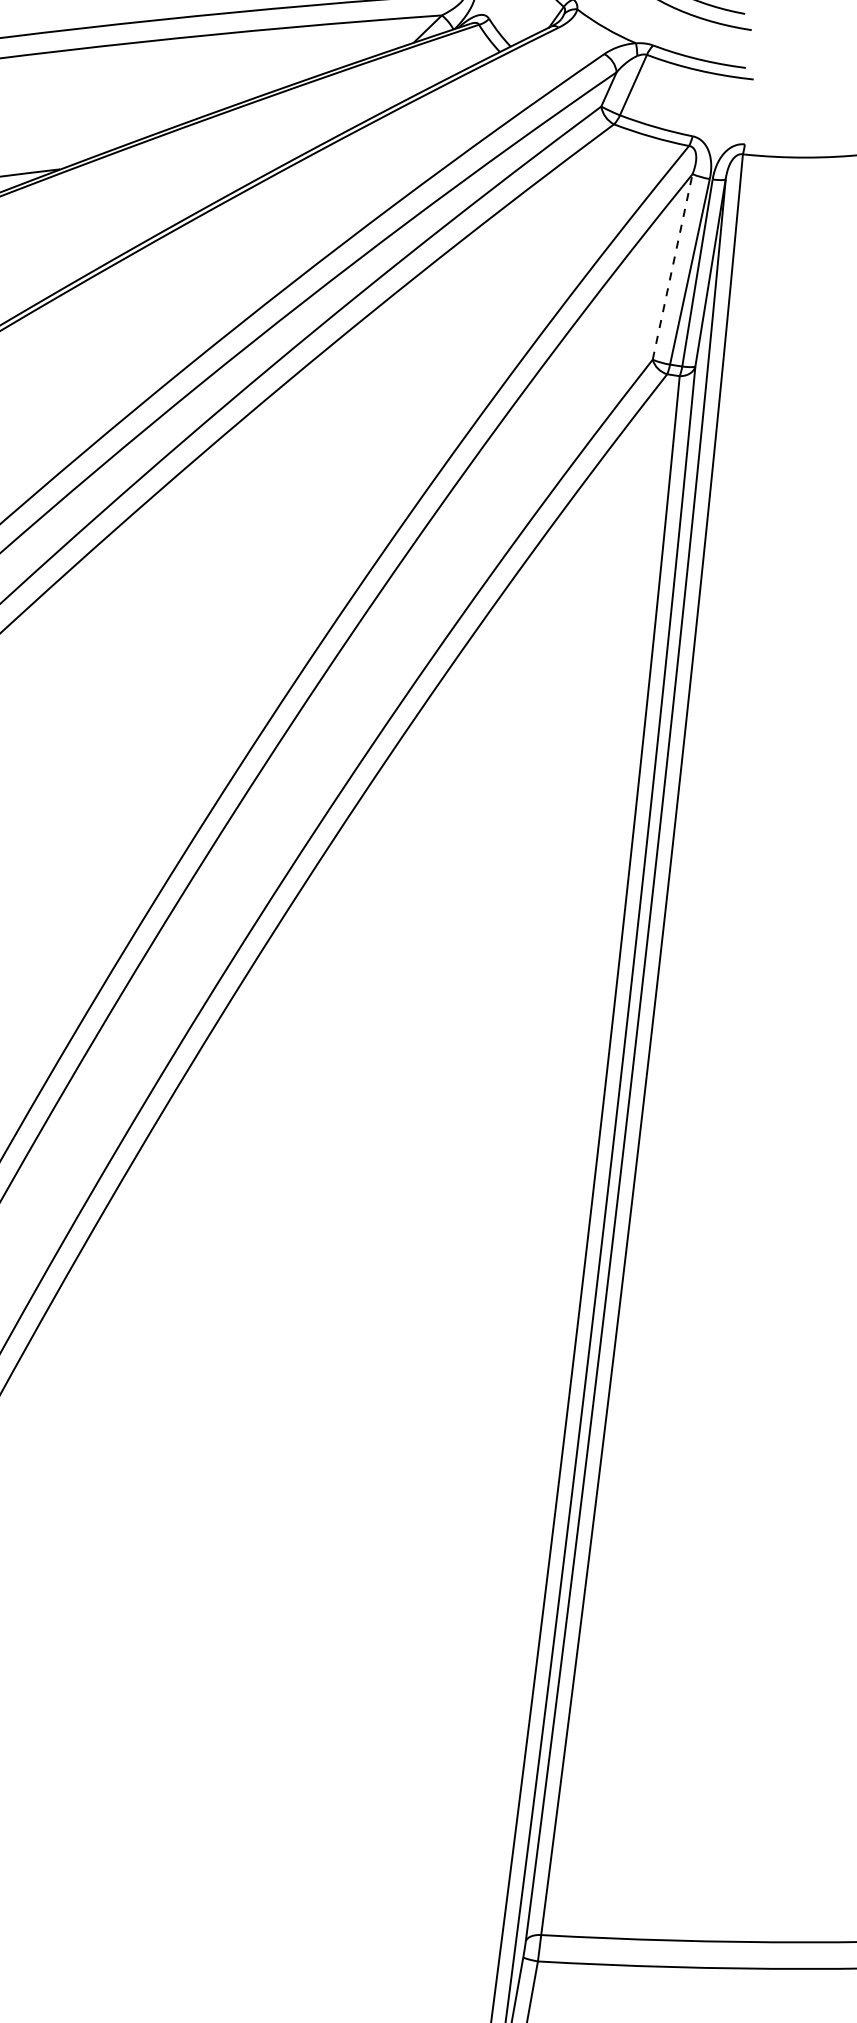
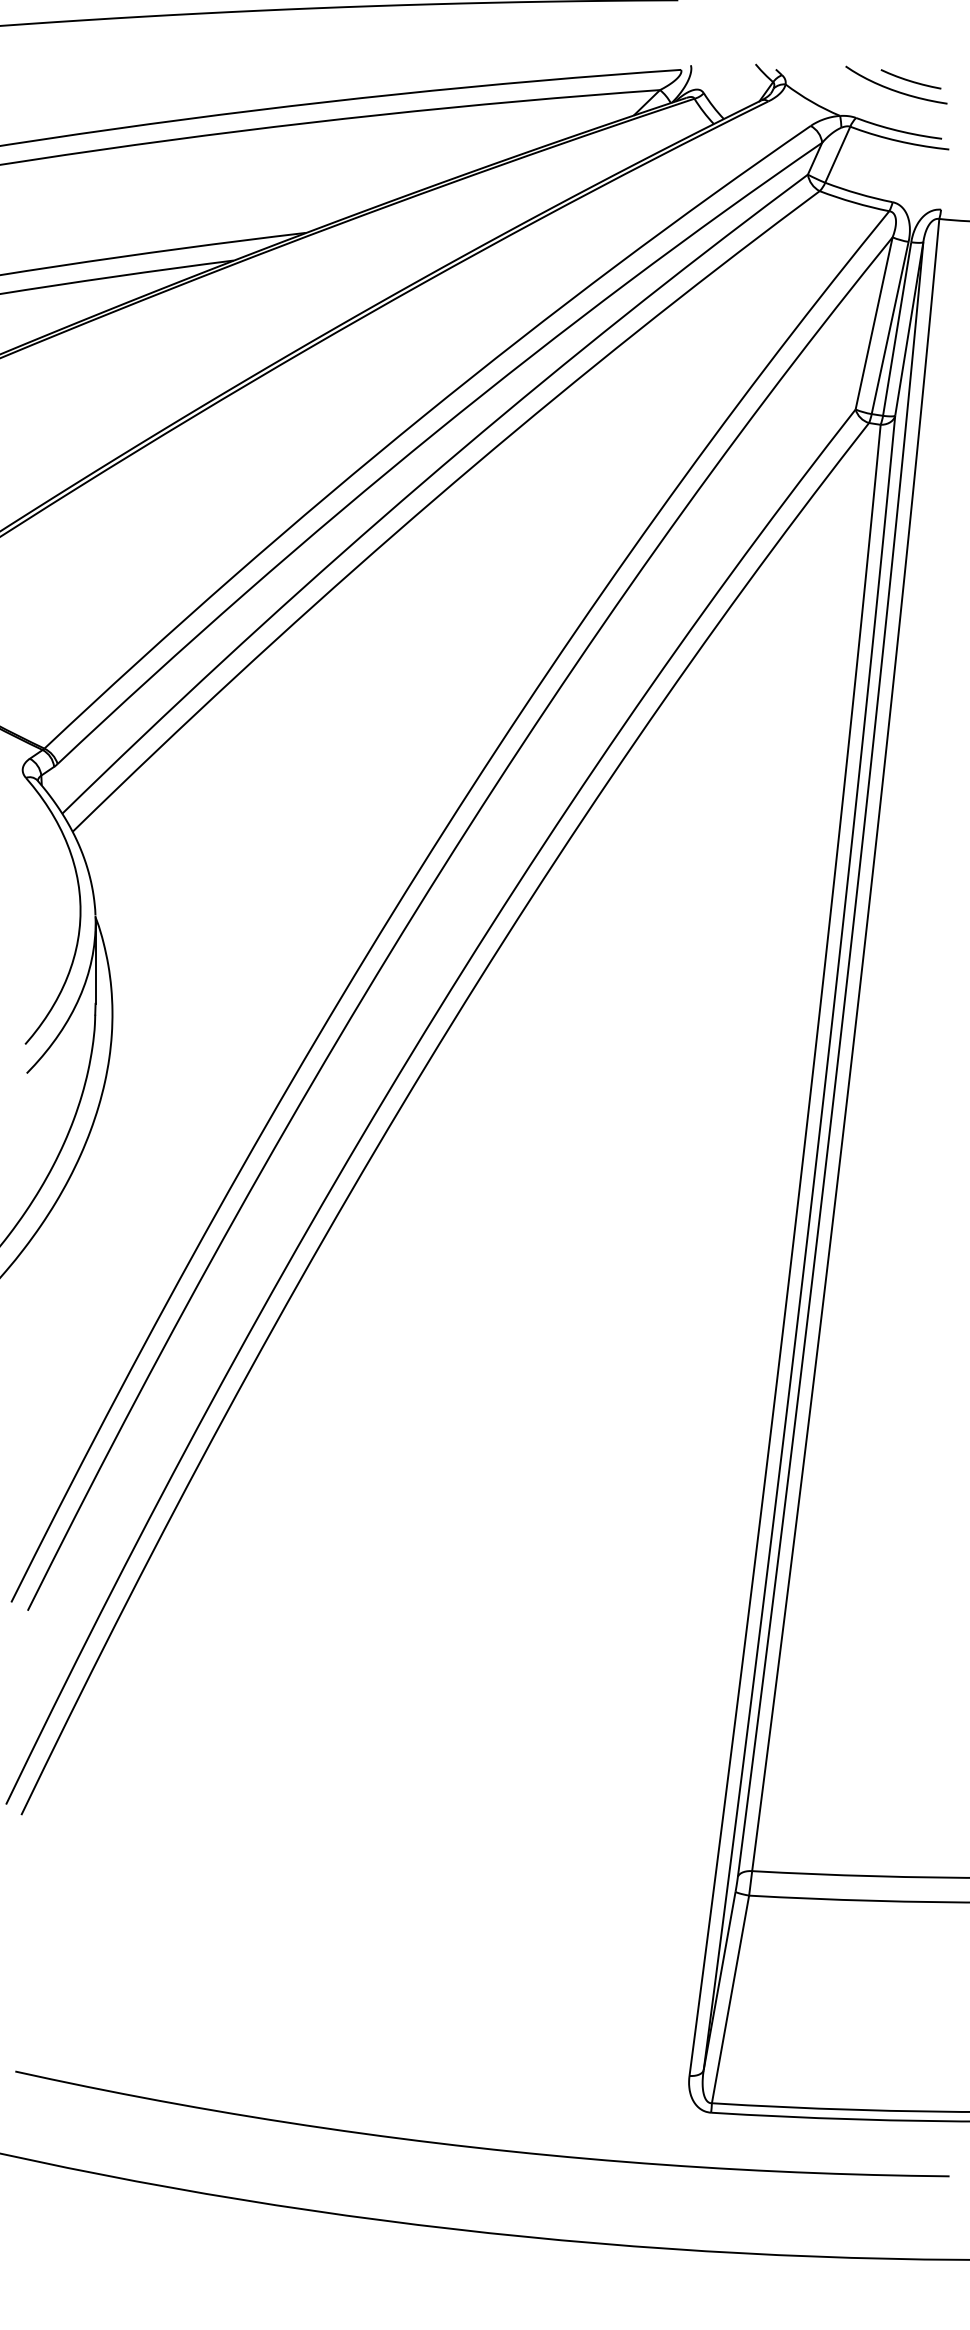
line: (673, 265) -> (874, 322), dashed -> solid

